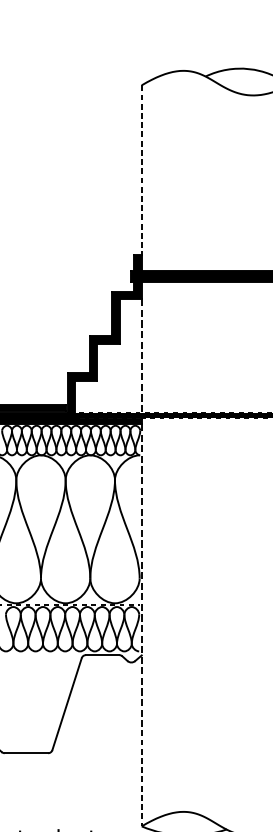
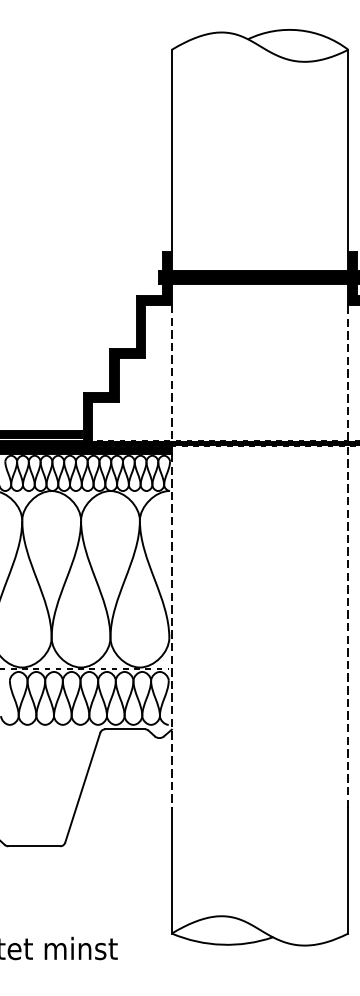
line: (141, 170) -> (171, 151), dashed -> solid
line: (141, 773) -> (171, 870), dashed -> solid

